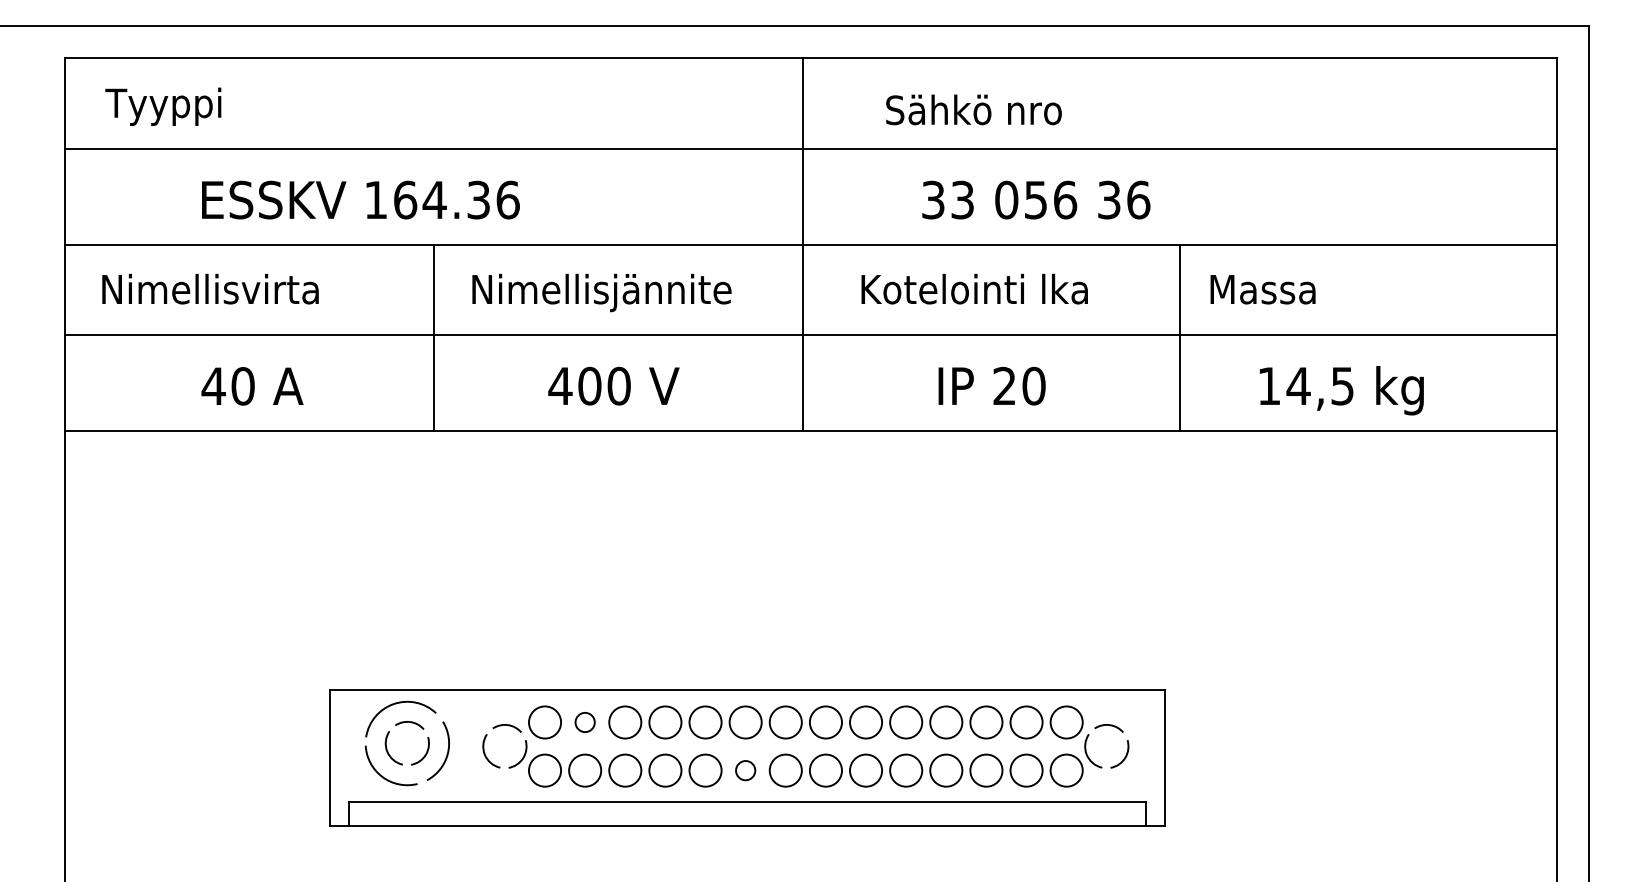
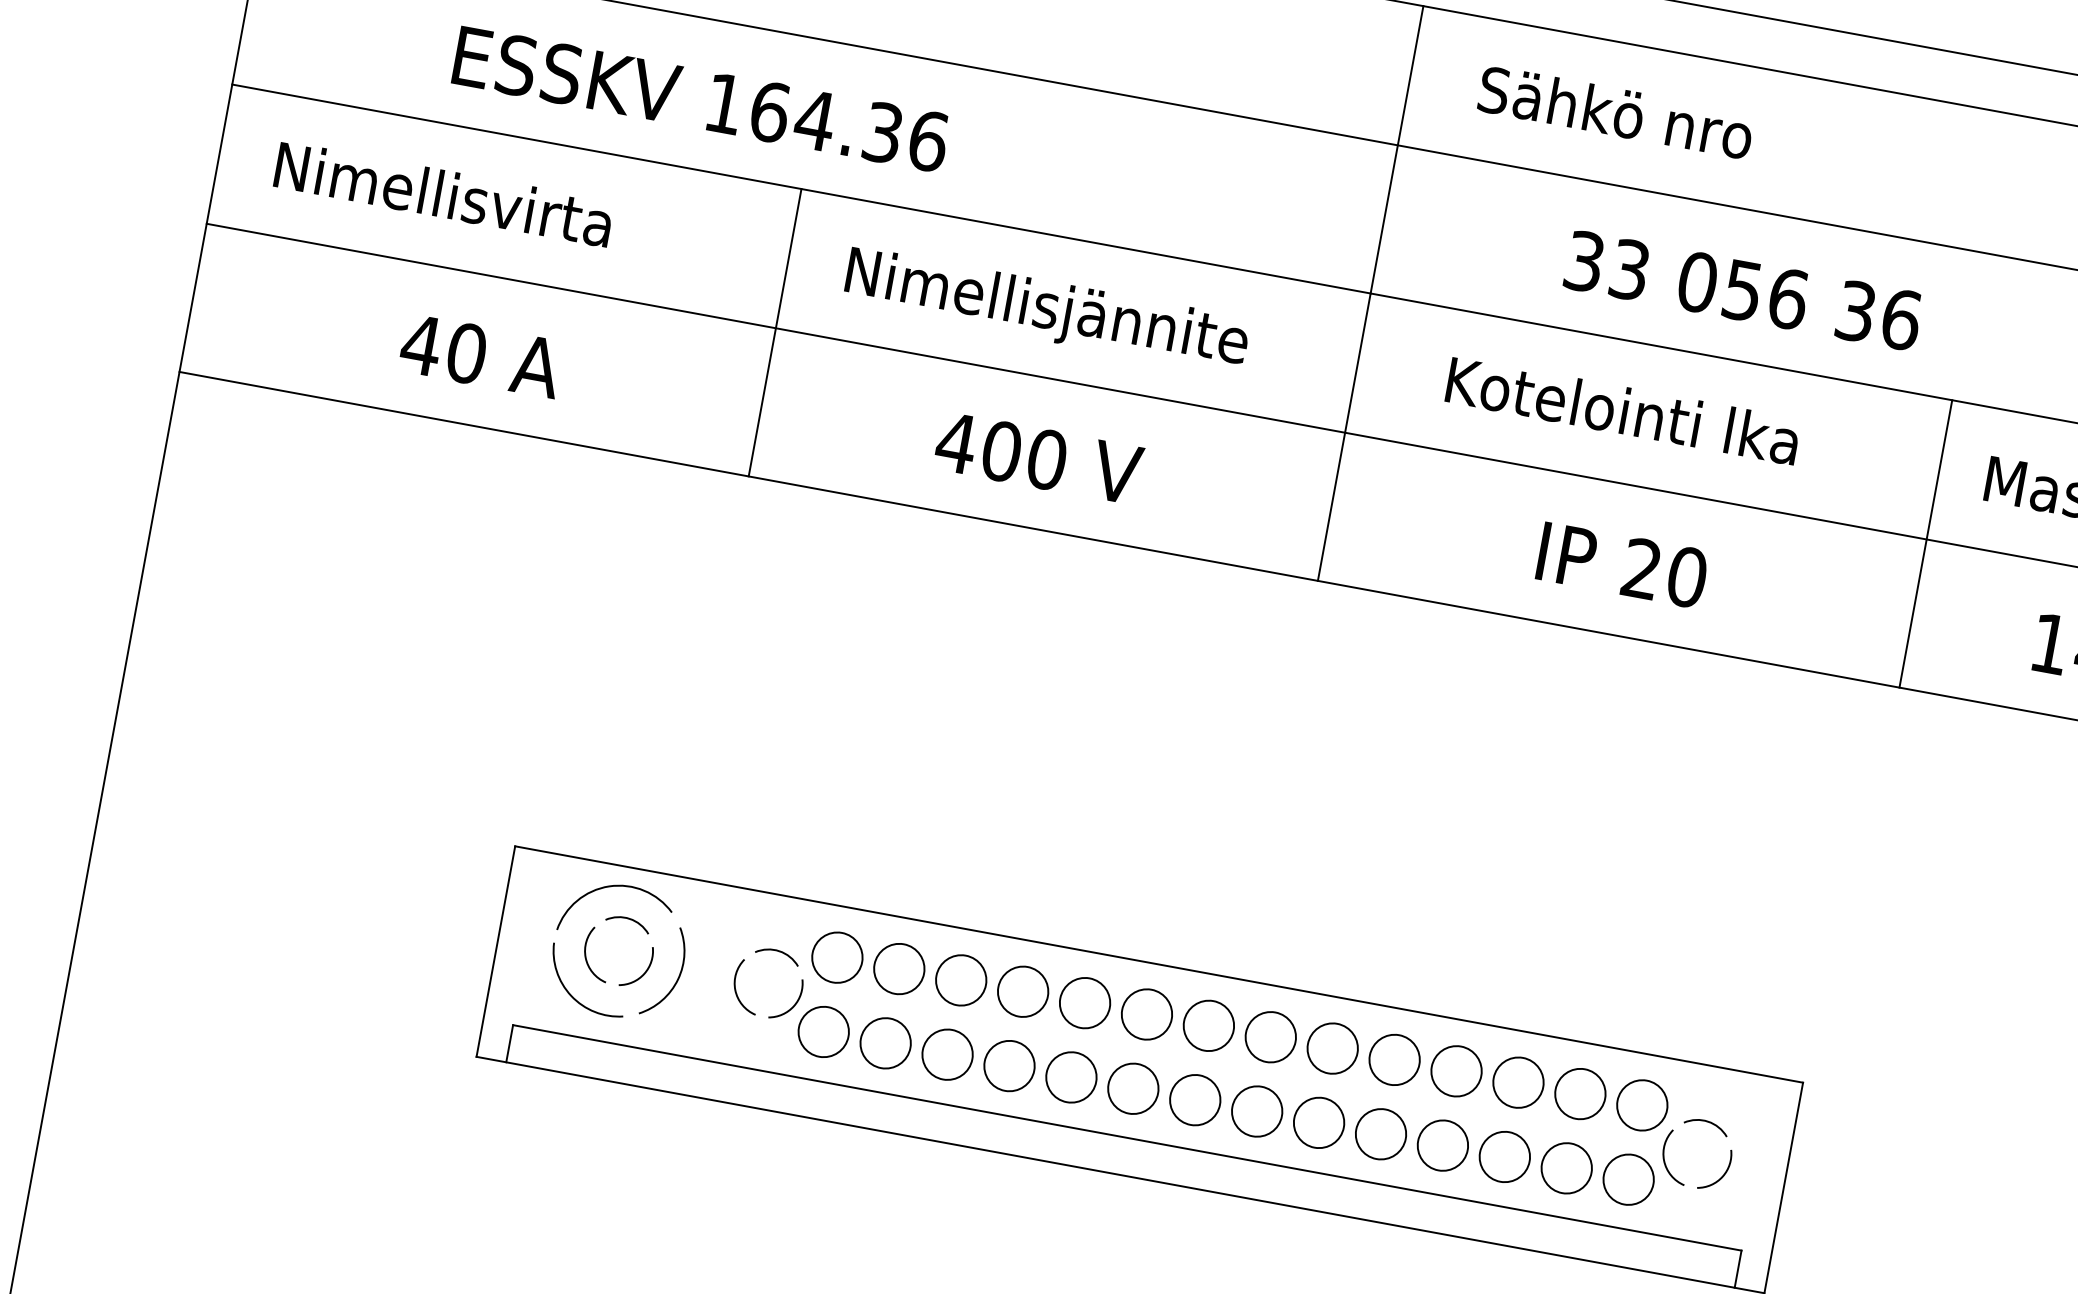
text: (973, 109) -> (1615, 111), moved
circle: (585, 722) -> (899, 969), size x1.67
circle: (745, 770) -> (1133, 1088), size x1.67

